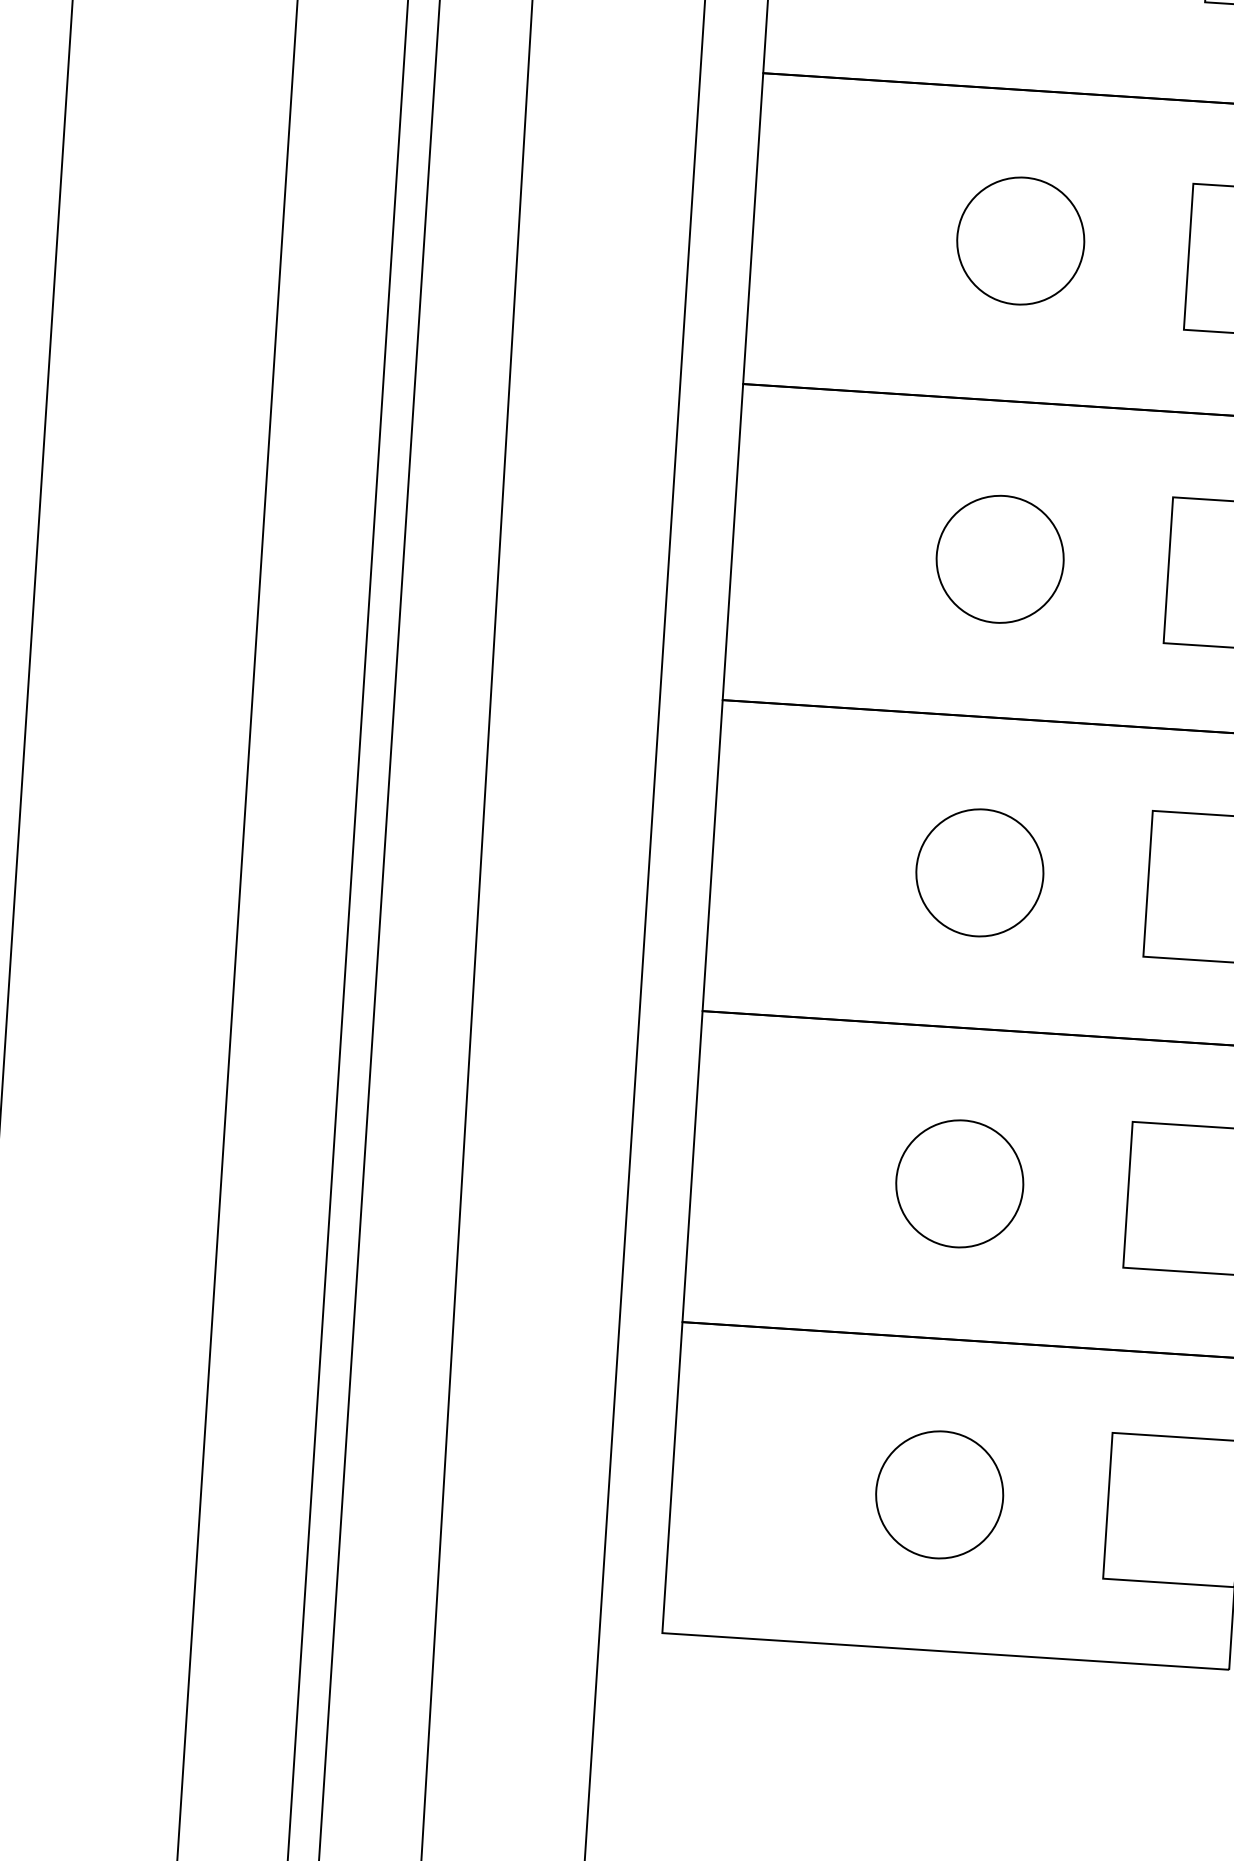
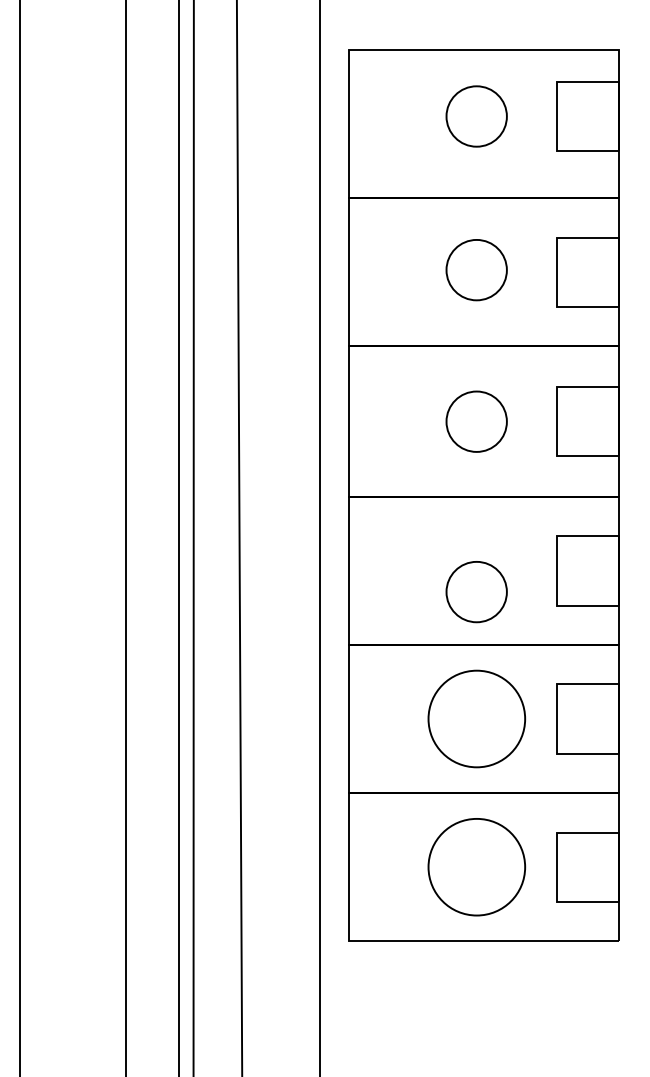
part: (979, 873) -> (476, 592), moved
part: (959, 1184) -> (476, 719), size x1.6
part: (939, 1495) -> (476, 867), size x1.6

